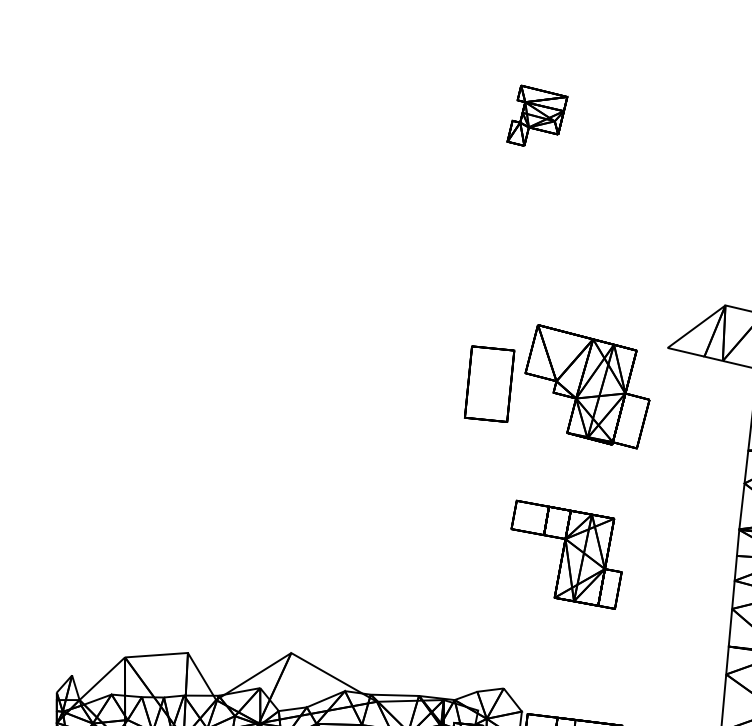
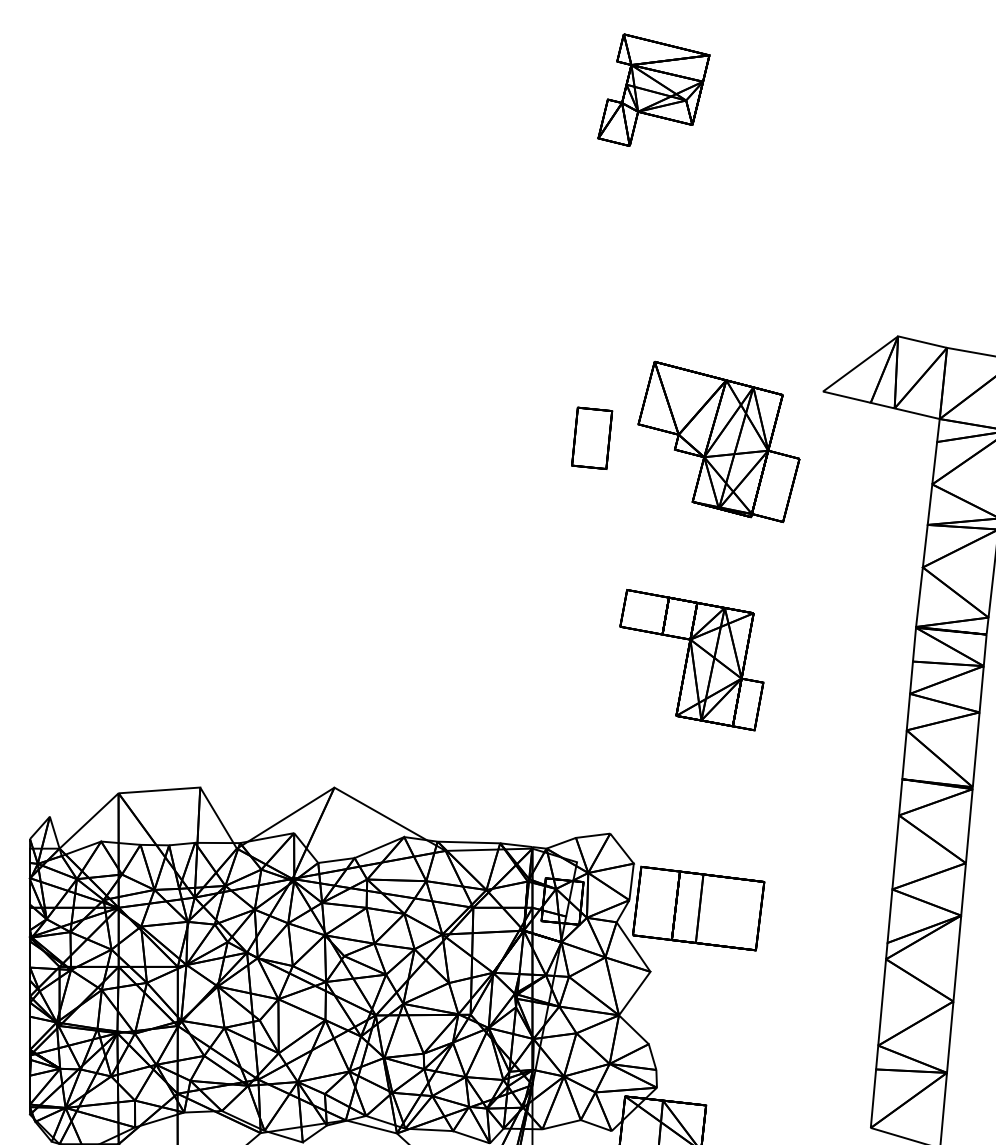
part: (537, 115) -> (653, 89), size x1.43
part: (490, 383) -> (592, 437), size x0.62

